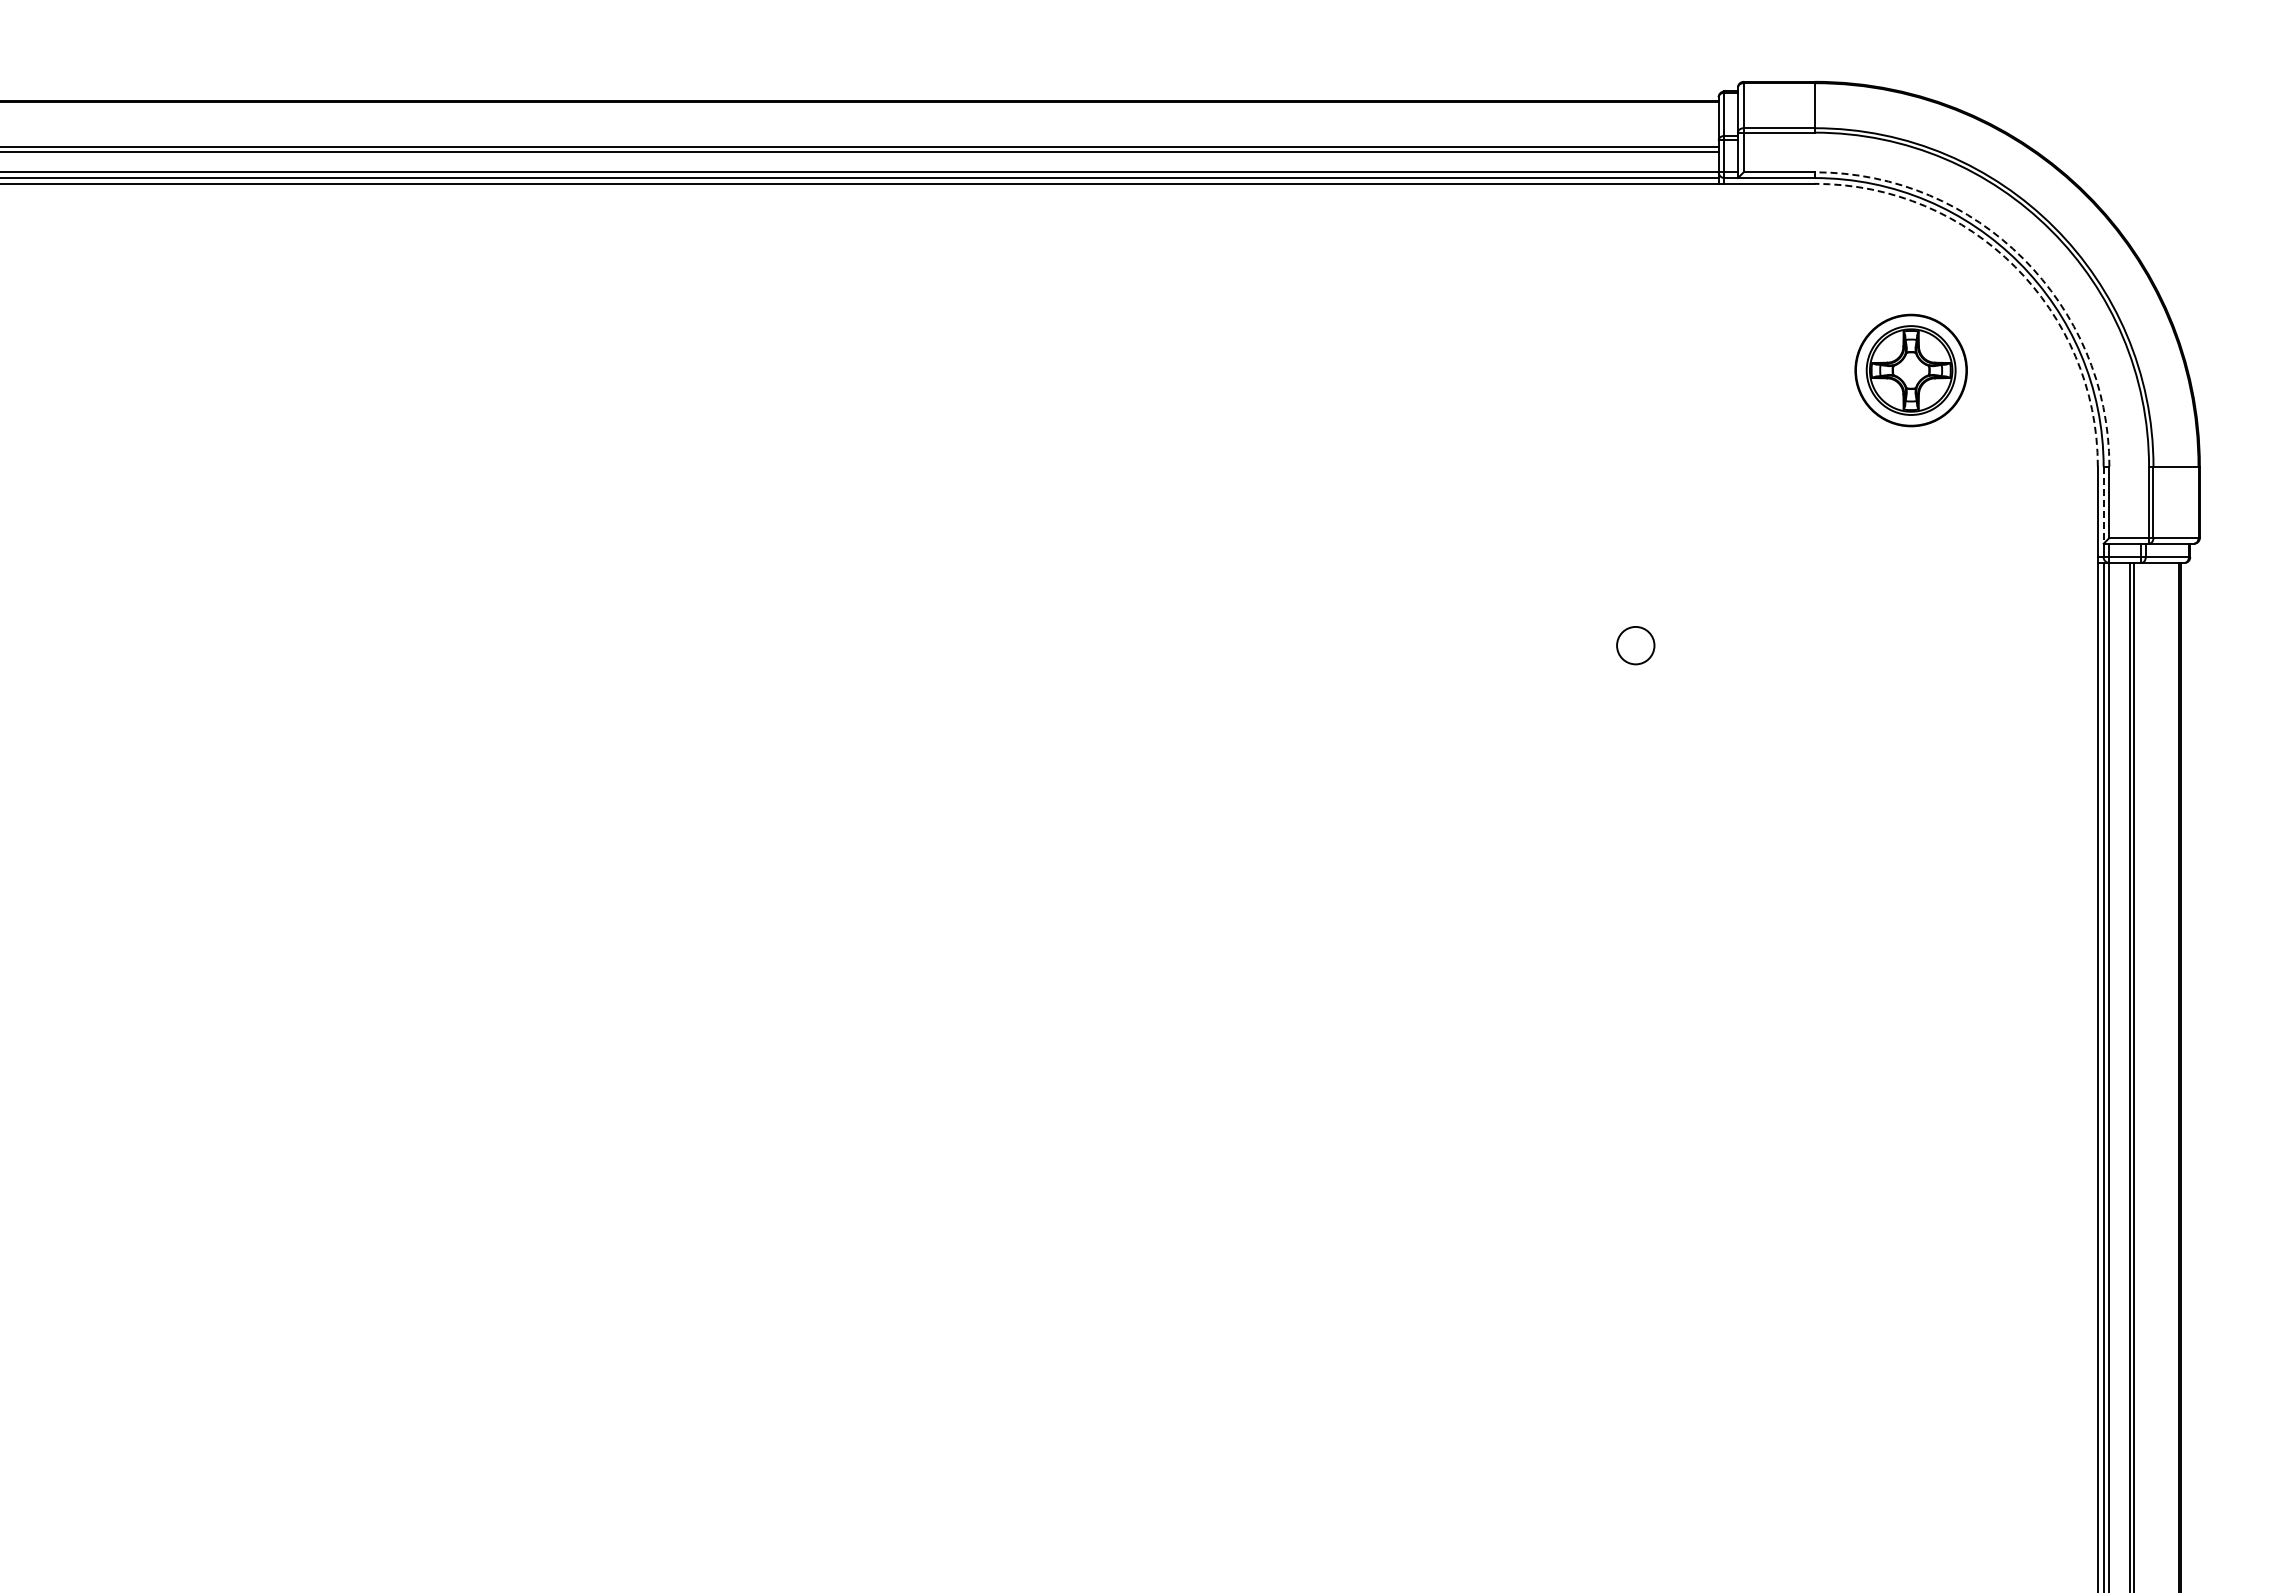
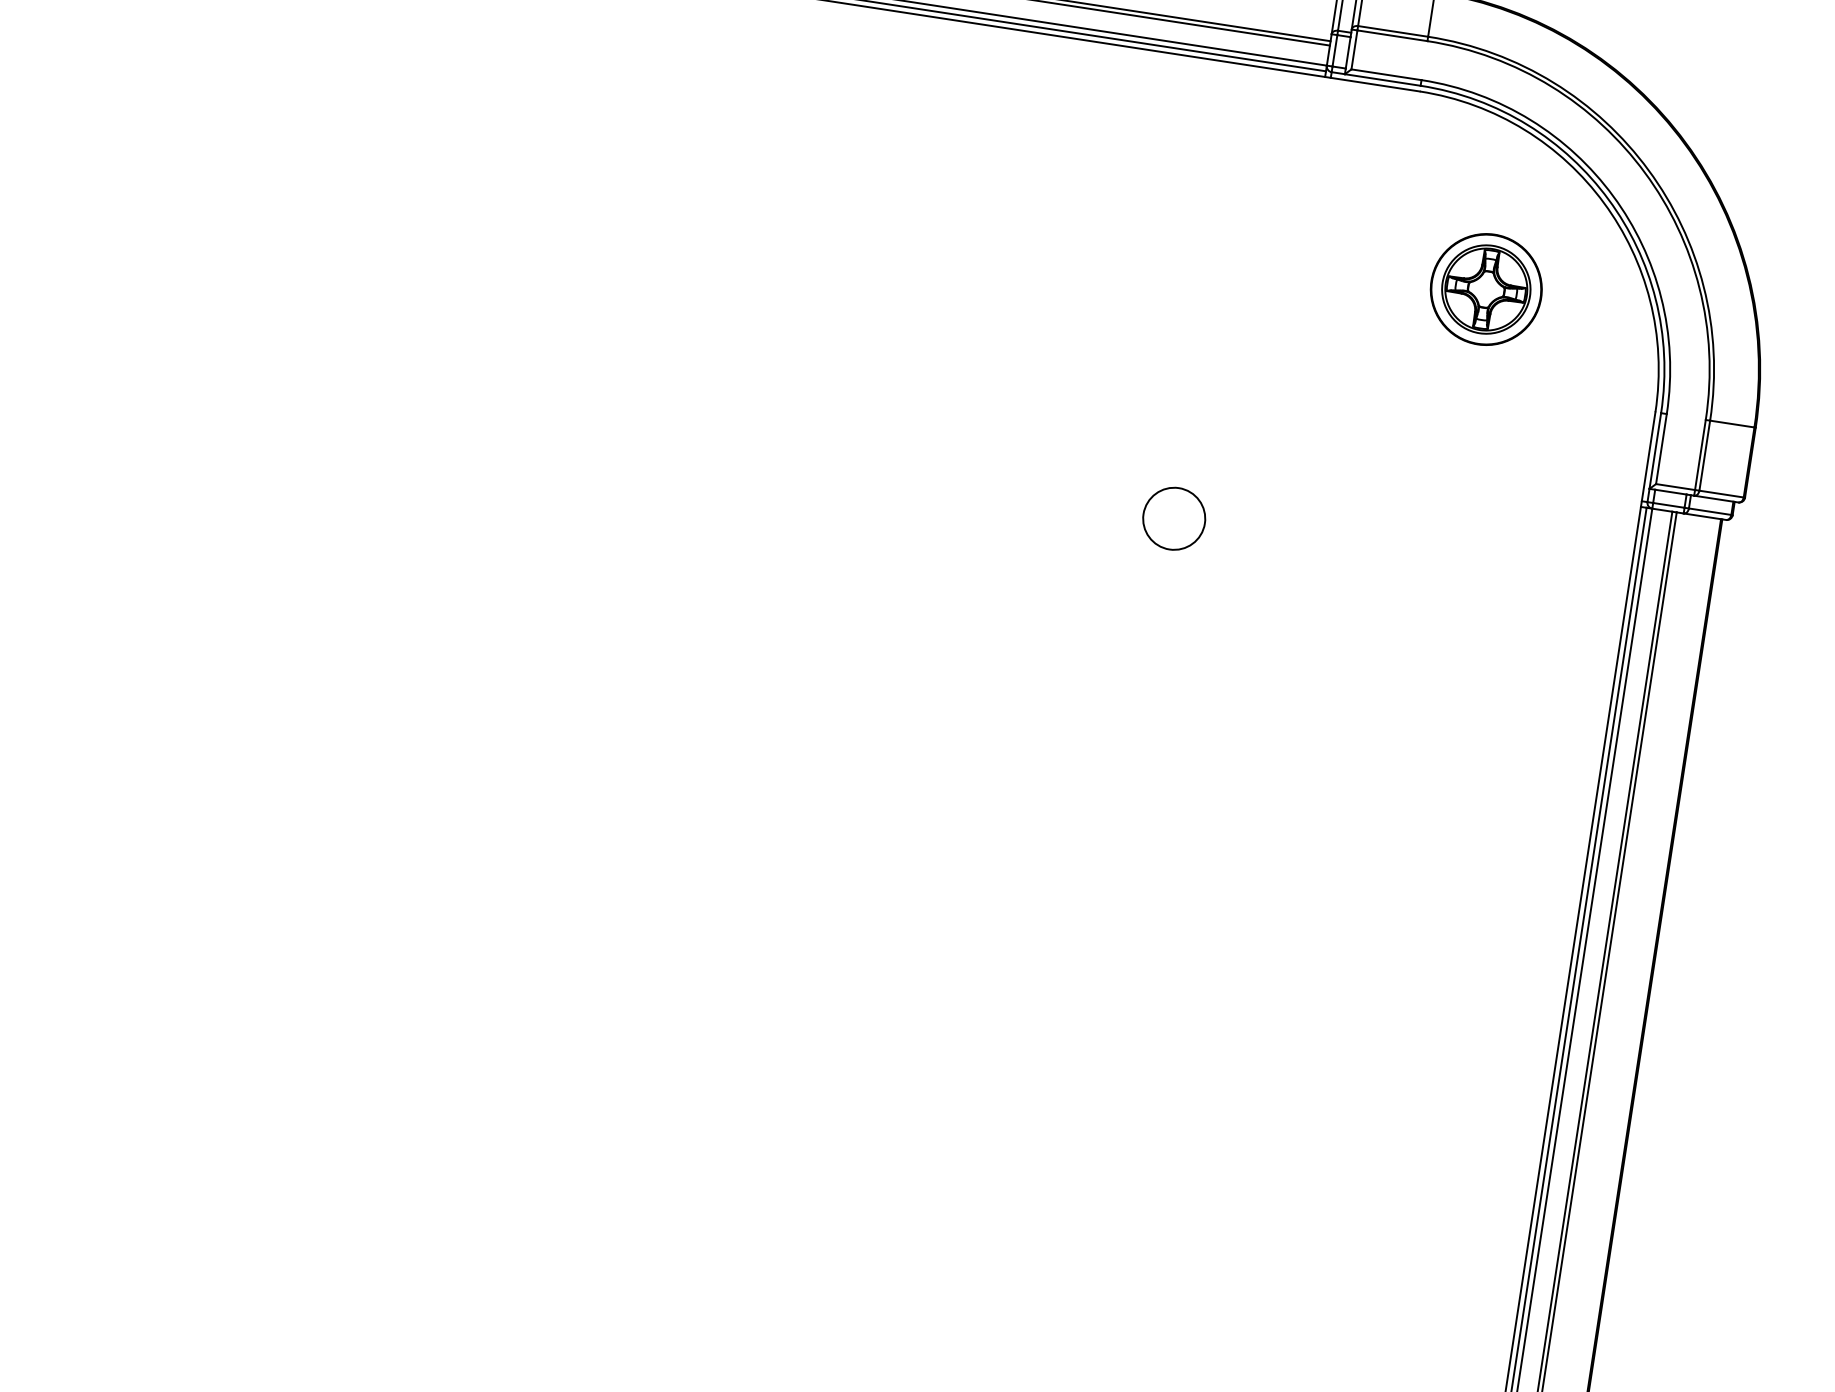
arc: (2023, 258) -> (1613, 196), dashed -> solid
arc: (2015, 266) -> (1604, 202), dashed -> solid
line: (2103, 505) -> (1655, 451), dashed -> solid
circle: (1635, 645) -> (1173, 518), size x1.67

